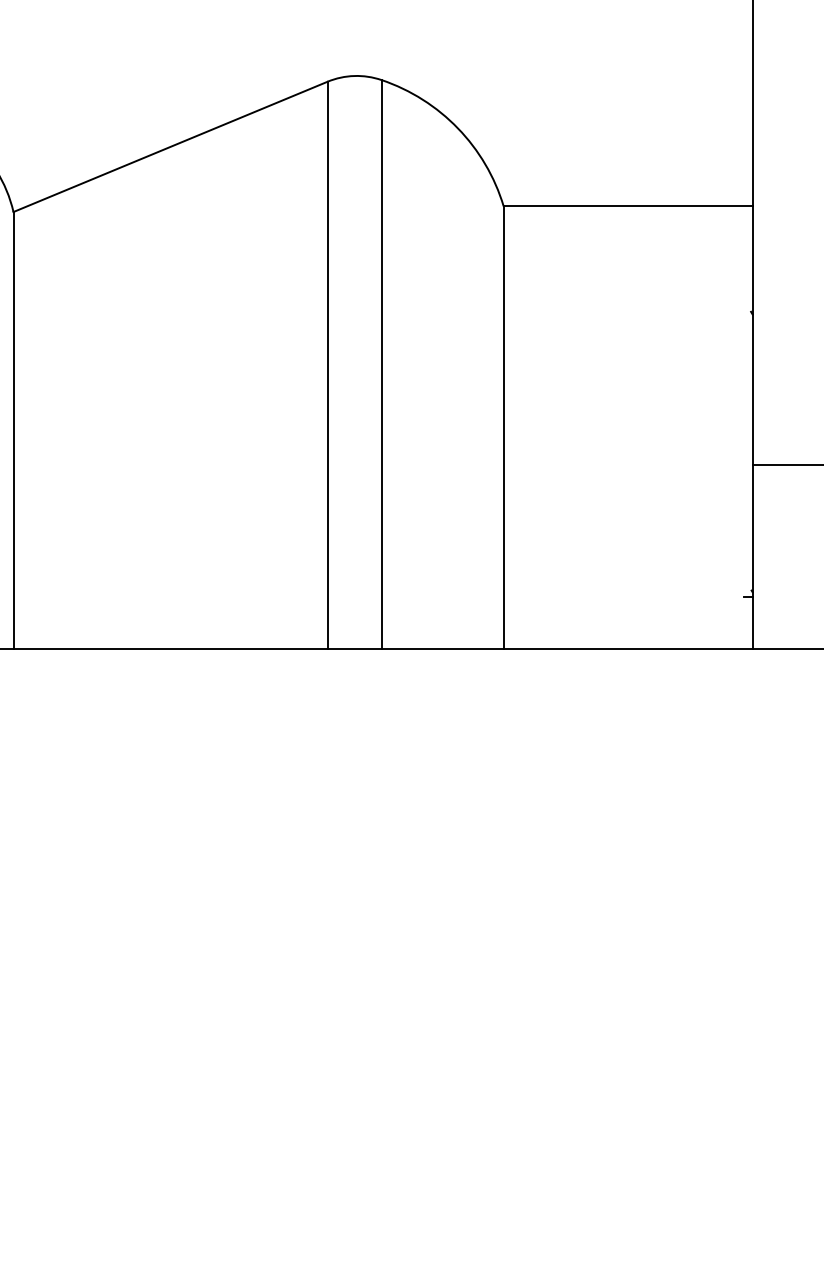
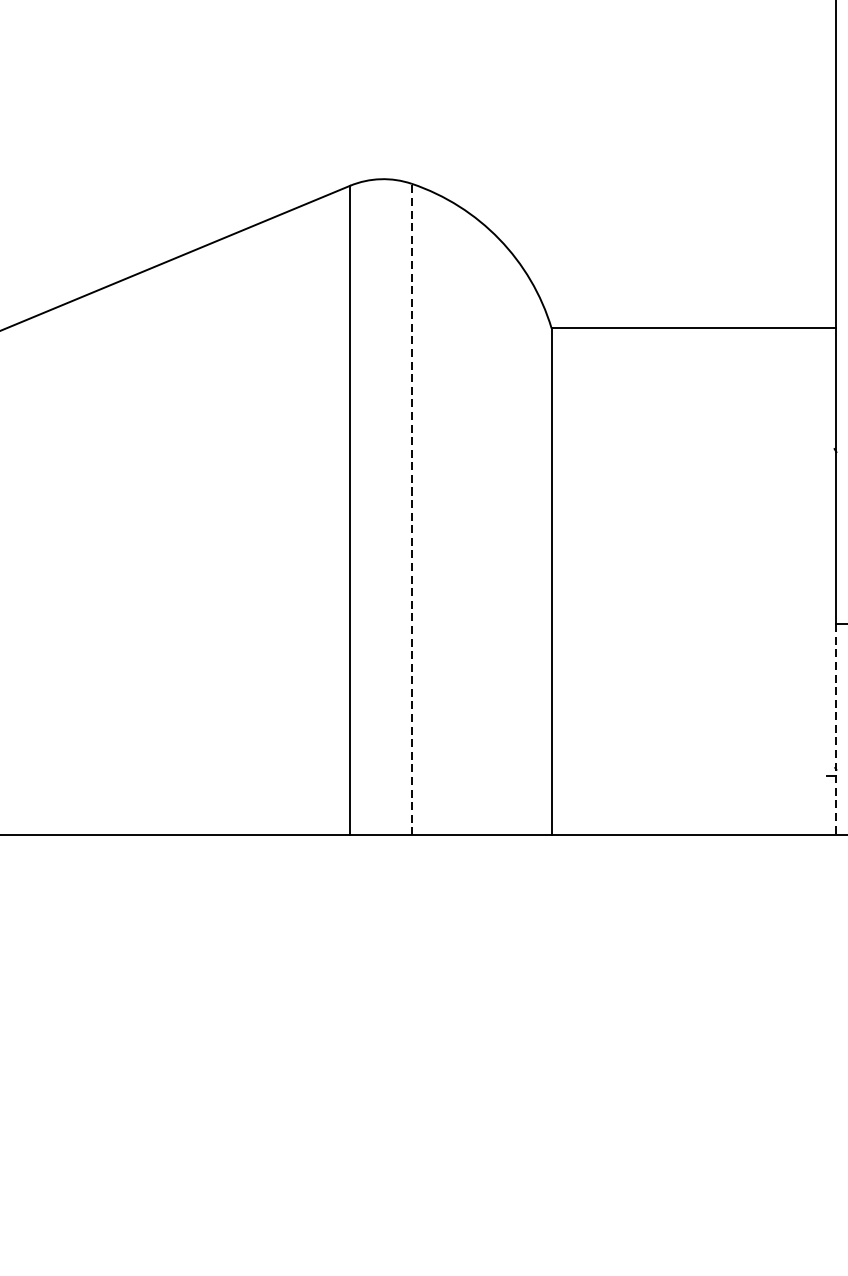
line: (381, 364) -> (411, 509), solid -> dashed
line: (752, 557) -> (836, 730), solid -> dashed

